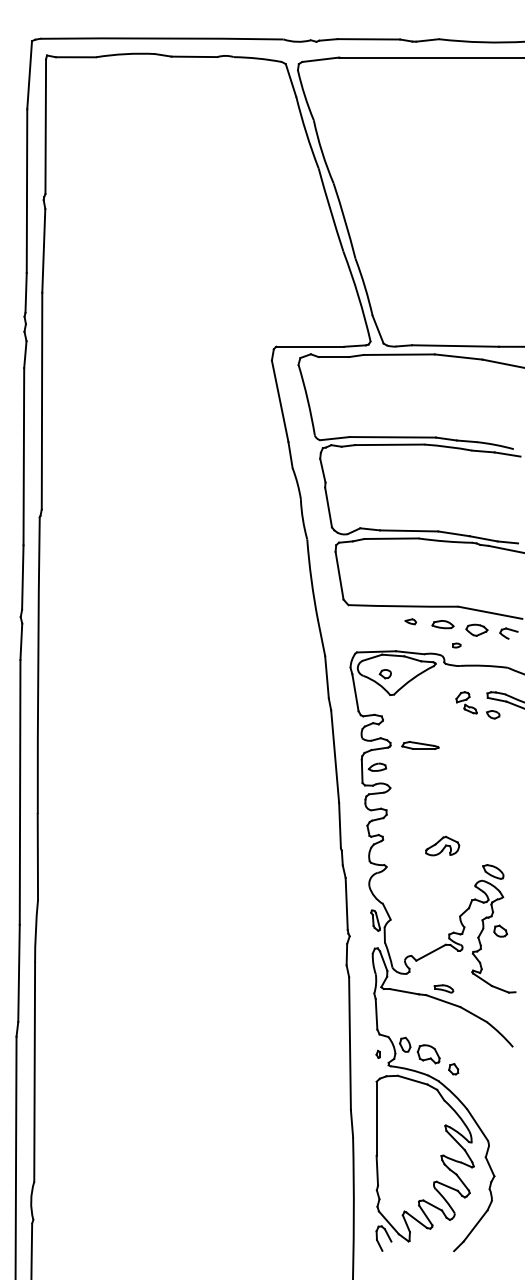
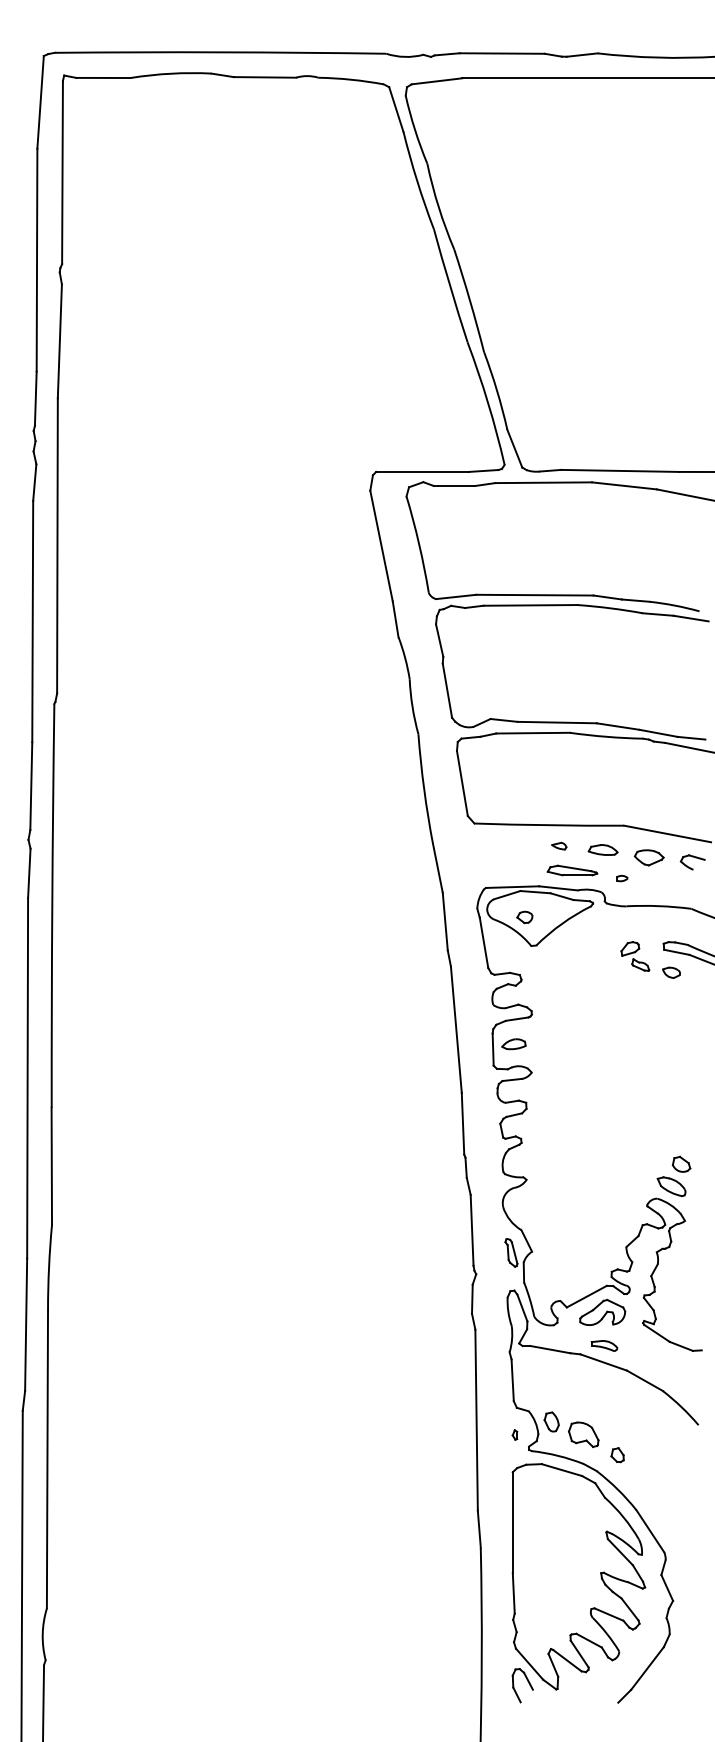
part: (420, 745) -> (572, 870), moved
part: (442, 846) -> (602, 1312), moved
part: (500, 930) -> (681, 1163), moved

